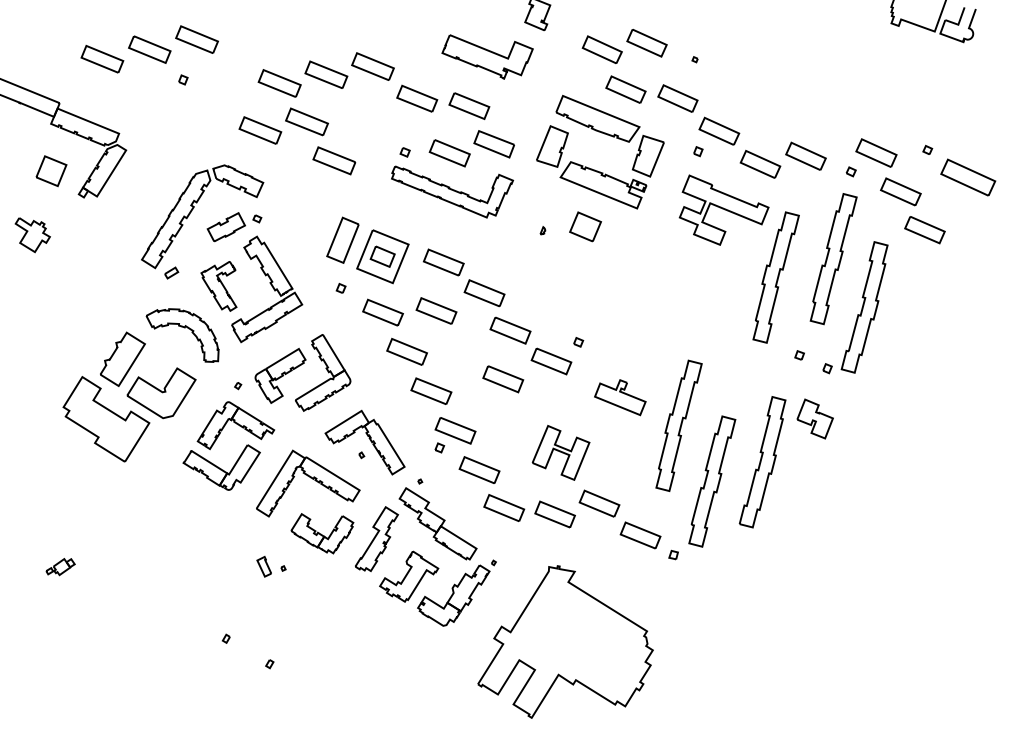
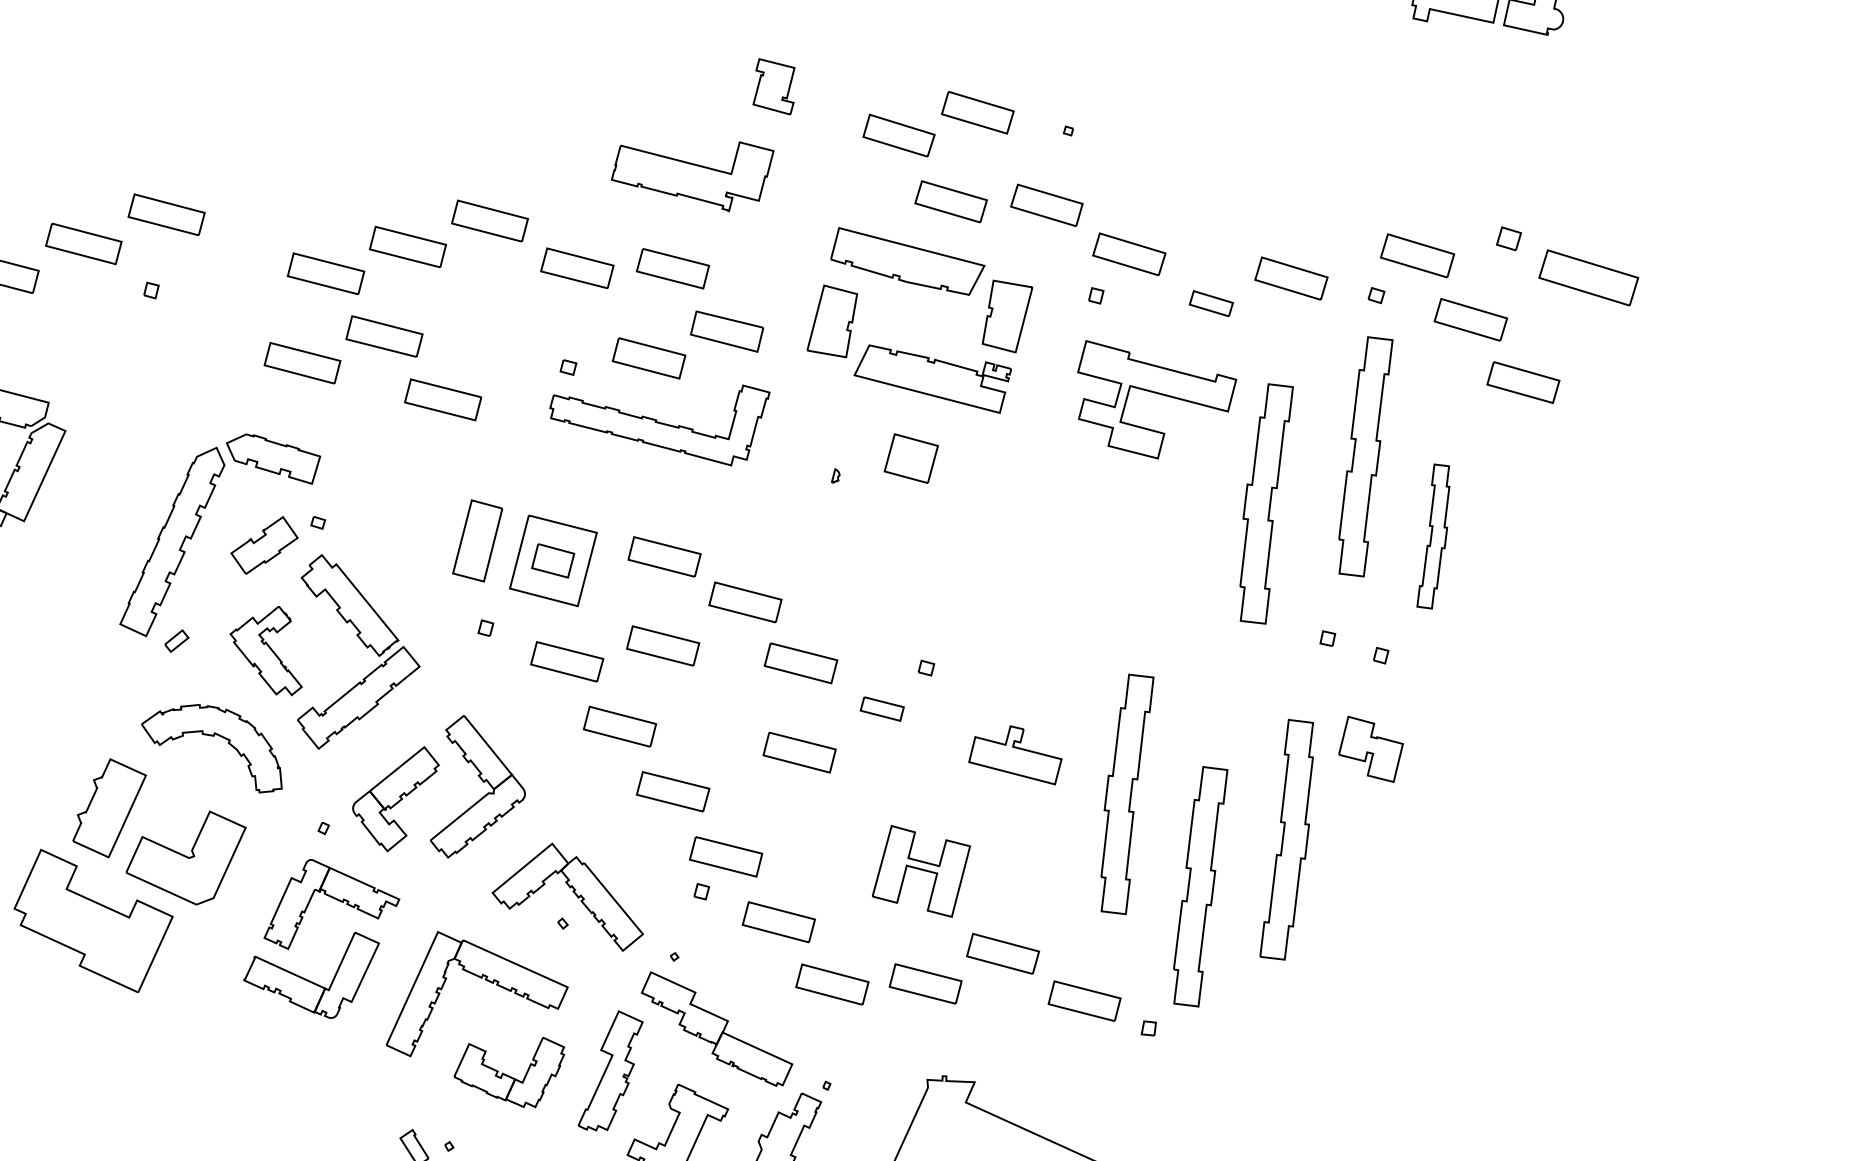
part: (927, 149) -> (1508, 236), size x1.6
part: (760, 163) -> (1211, 302), size x0.6
part: (864, 307) -> (1433, 536), size x0.6
part: (551, 361) -> (882, 709), size x0.6

